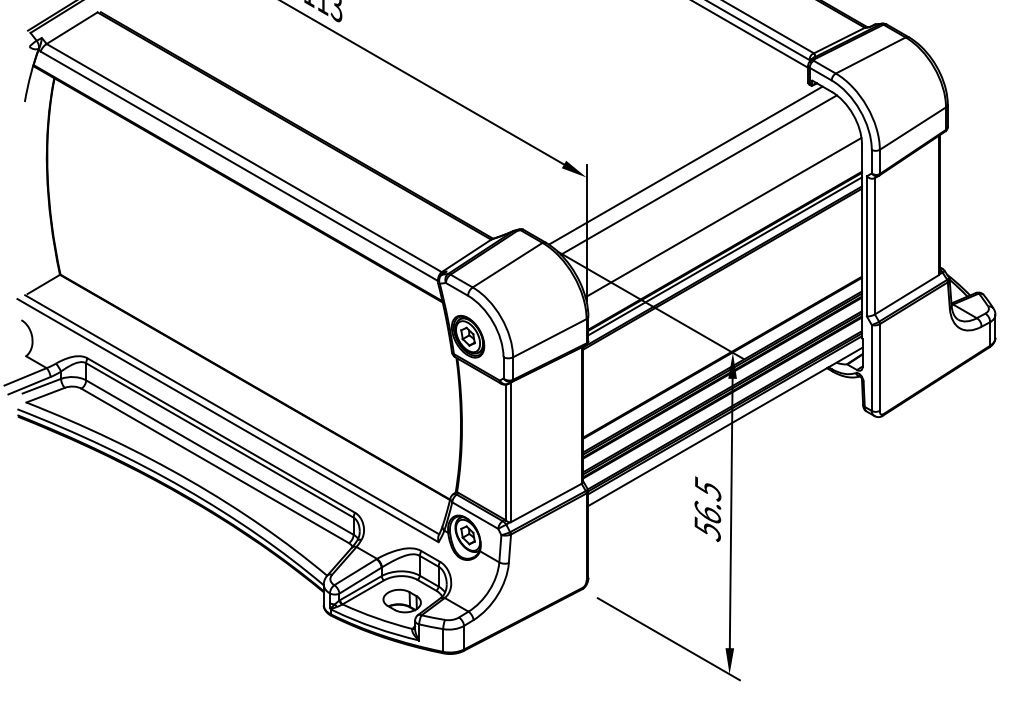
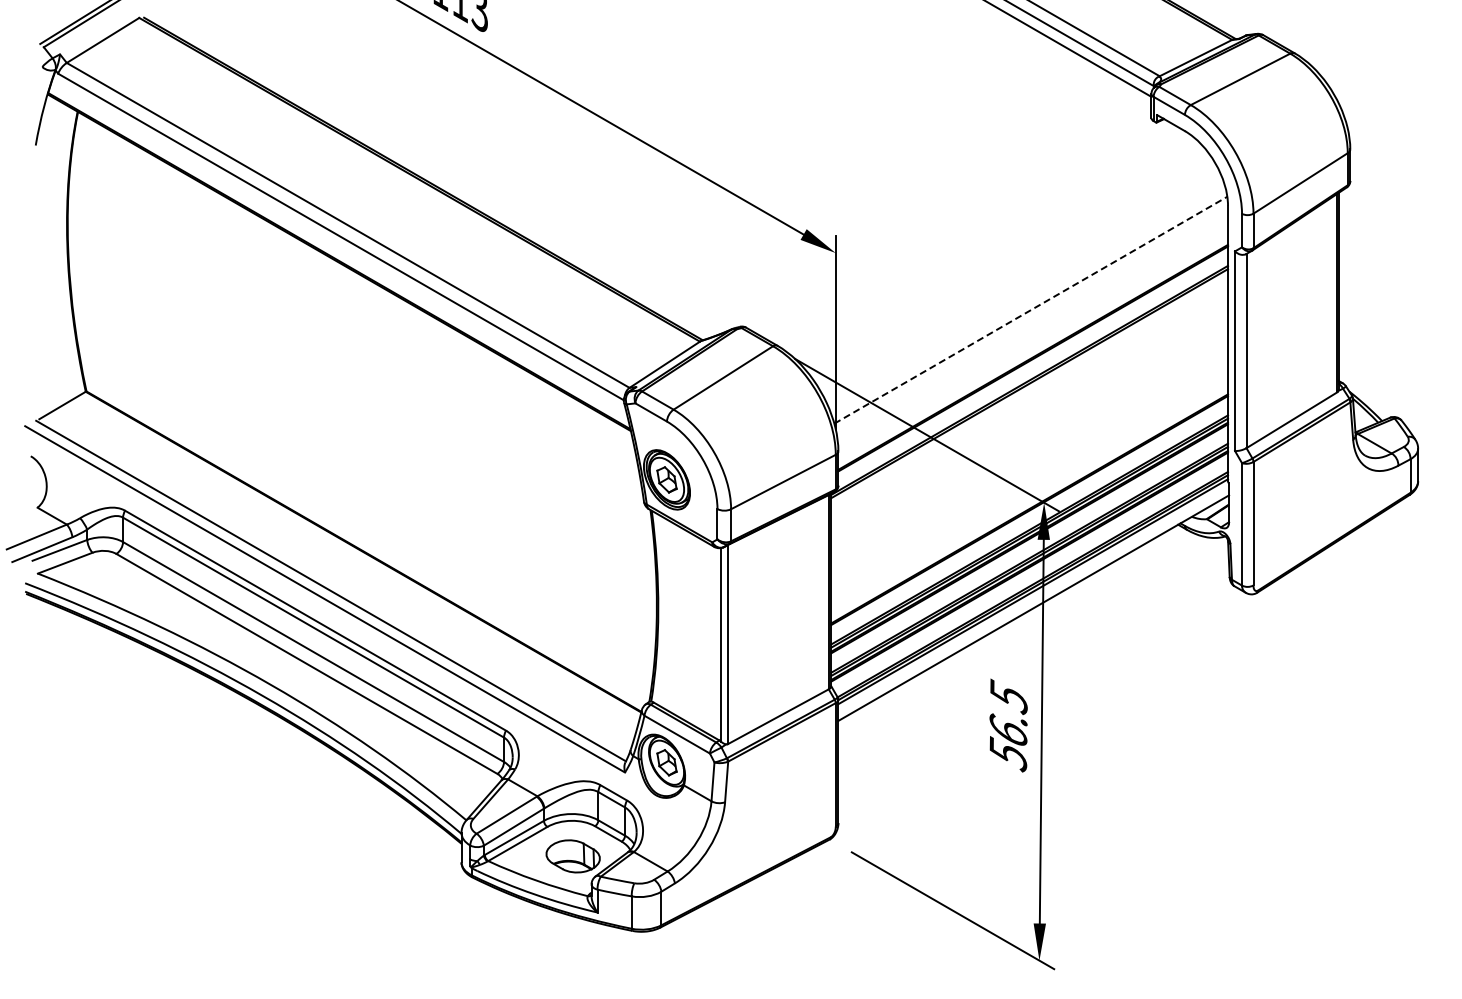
line: (686, 165) -> (977, 235), removed
line: (698, 174) -> (995, 249), removed
line: (723, 217) -> (1030, 310), solid -> dashed
line: (725, 255) -> (1033, 364), removed

